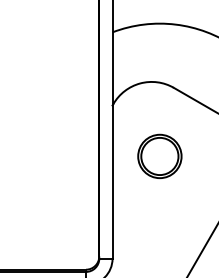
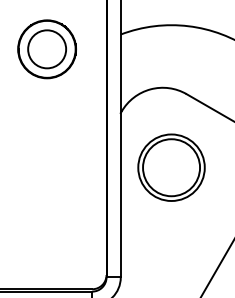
part: (43, 45) -> (46, 48), added
part: (159, 156) -> (171, 167), size x1.43

